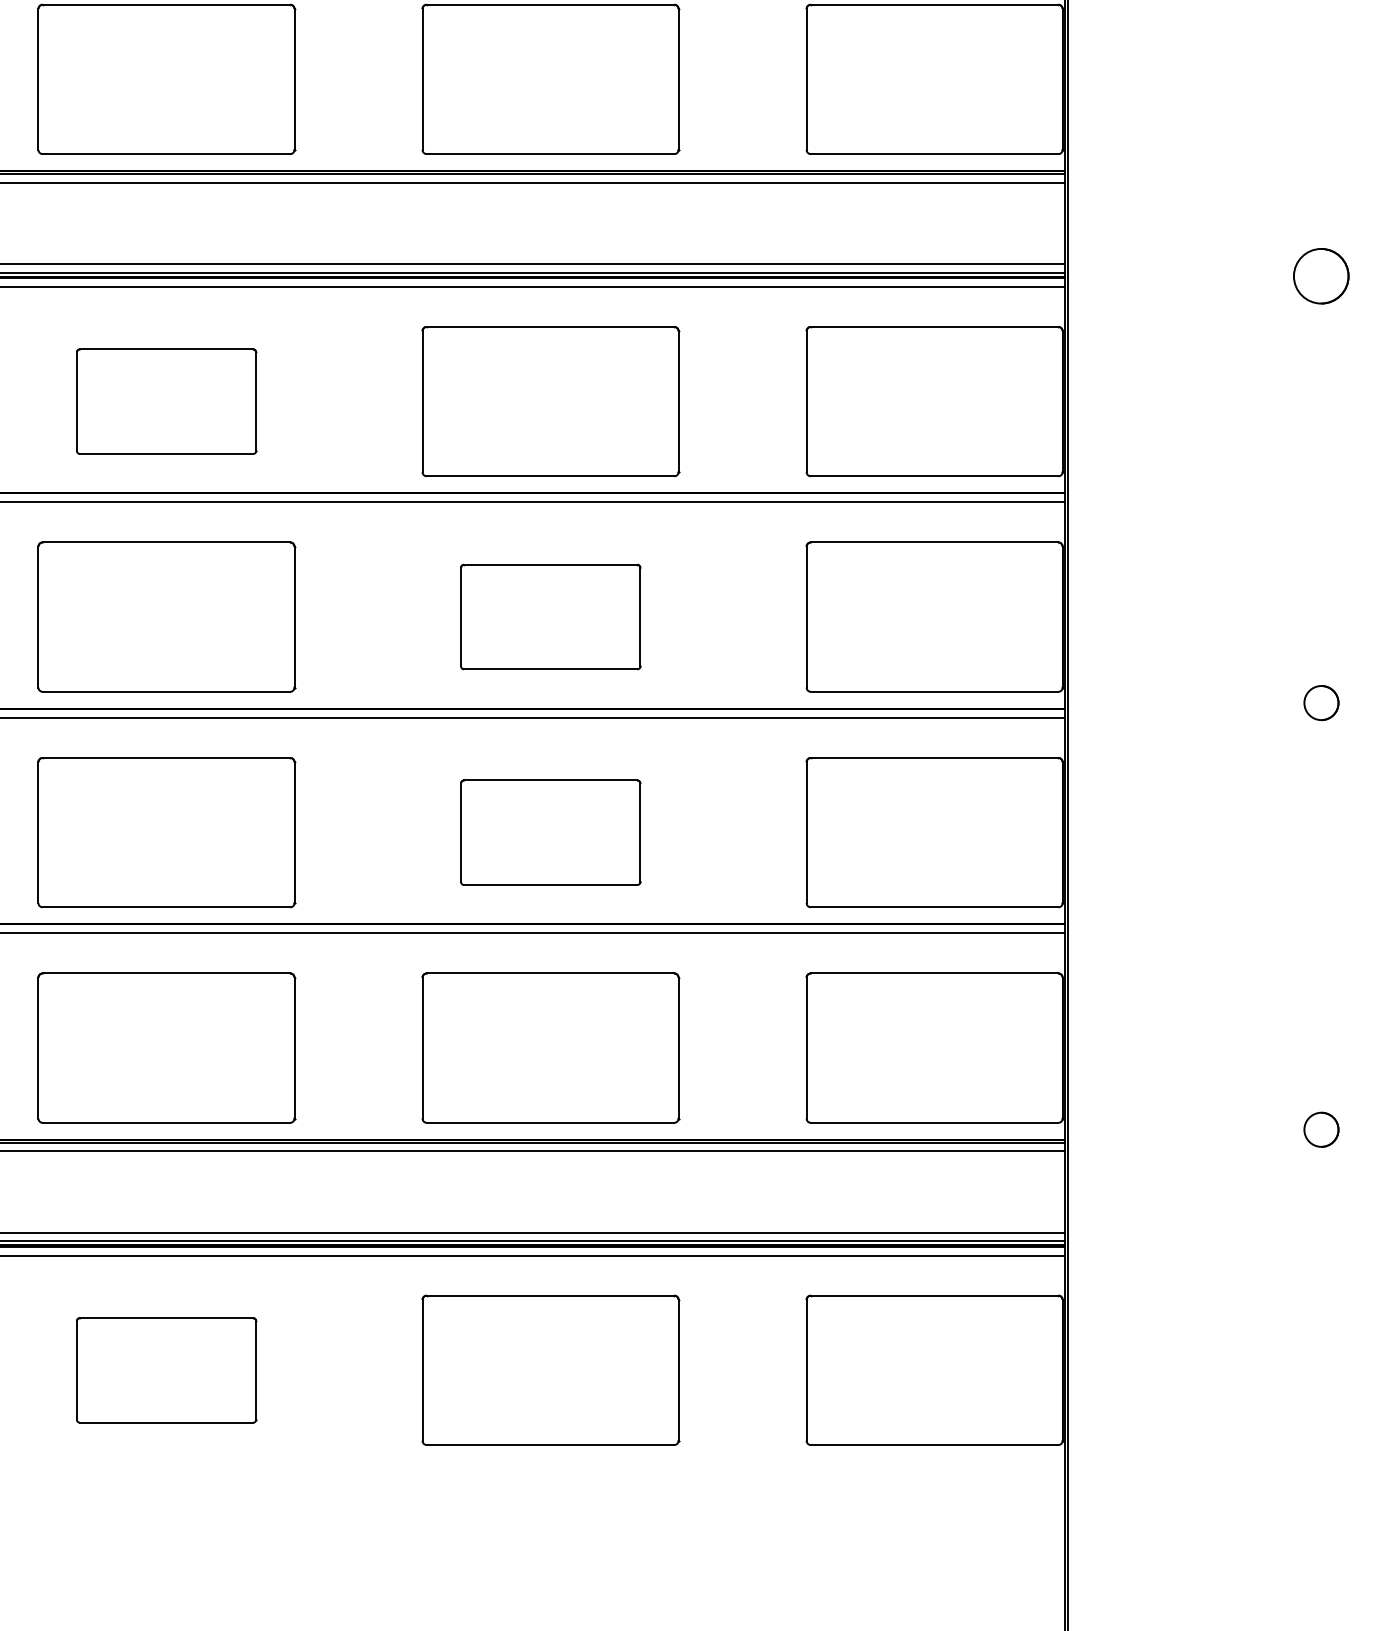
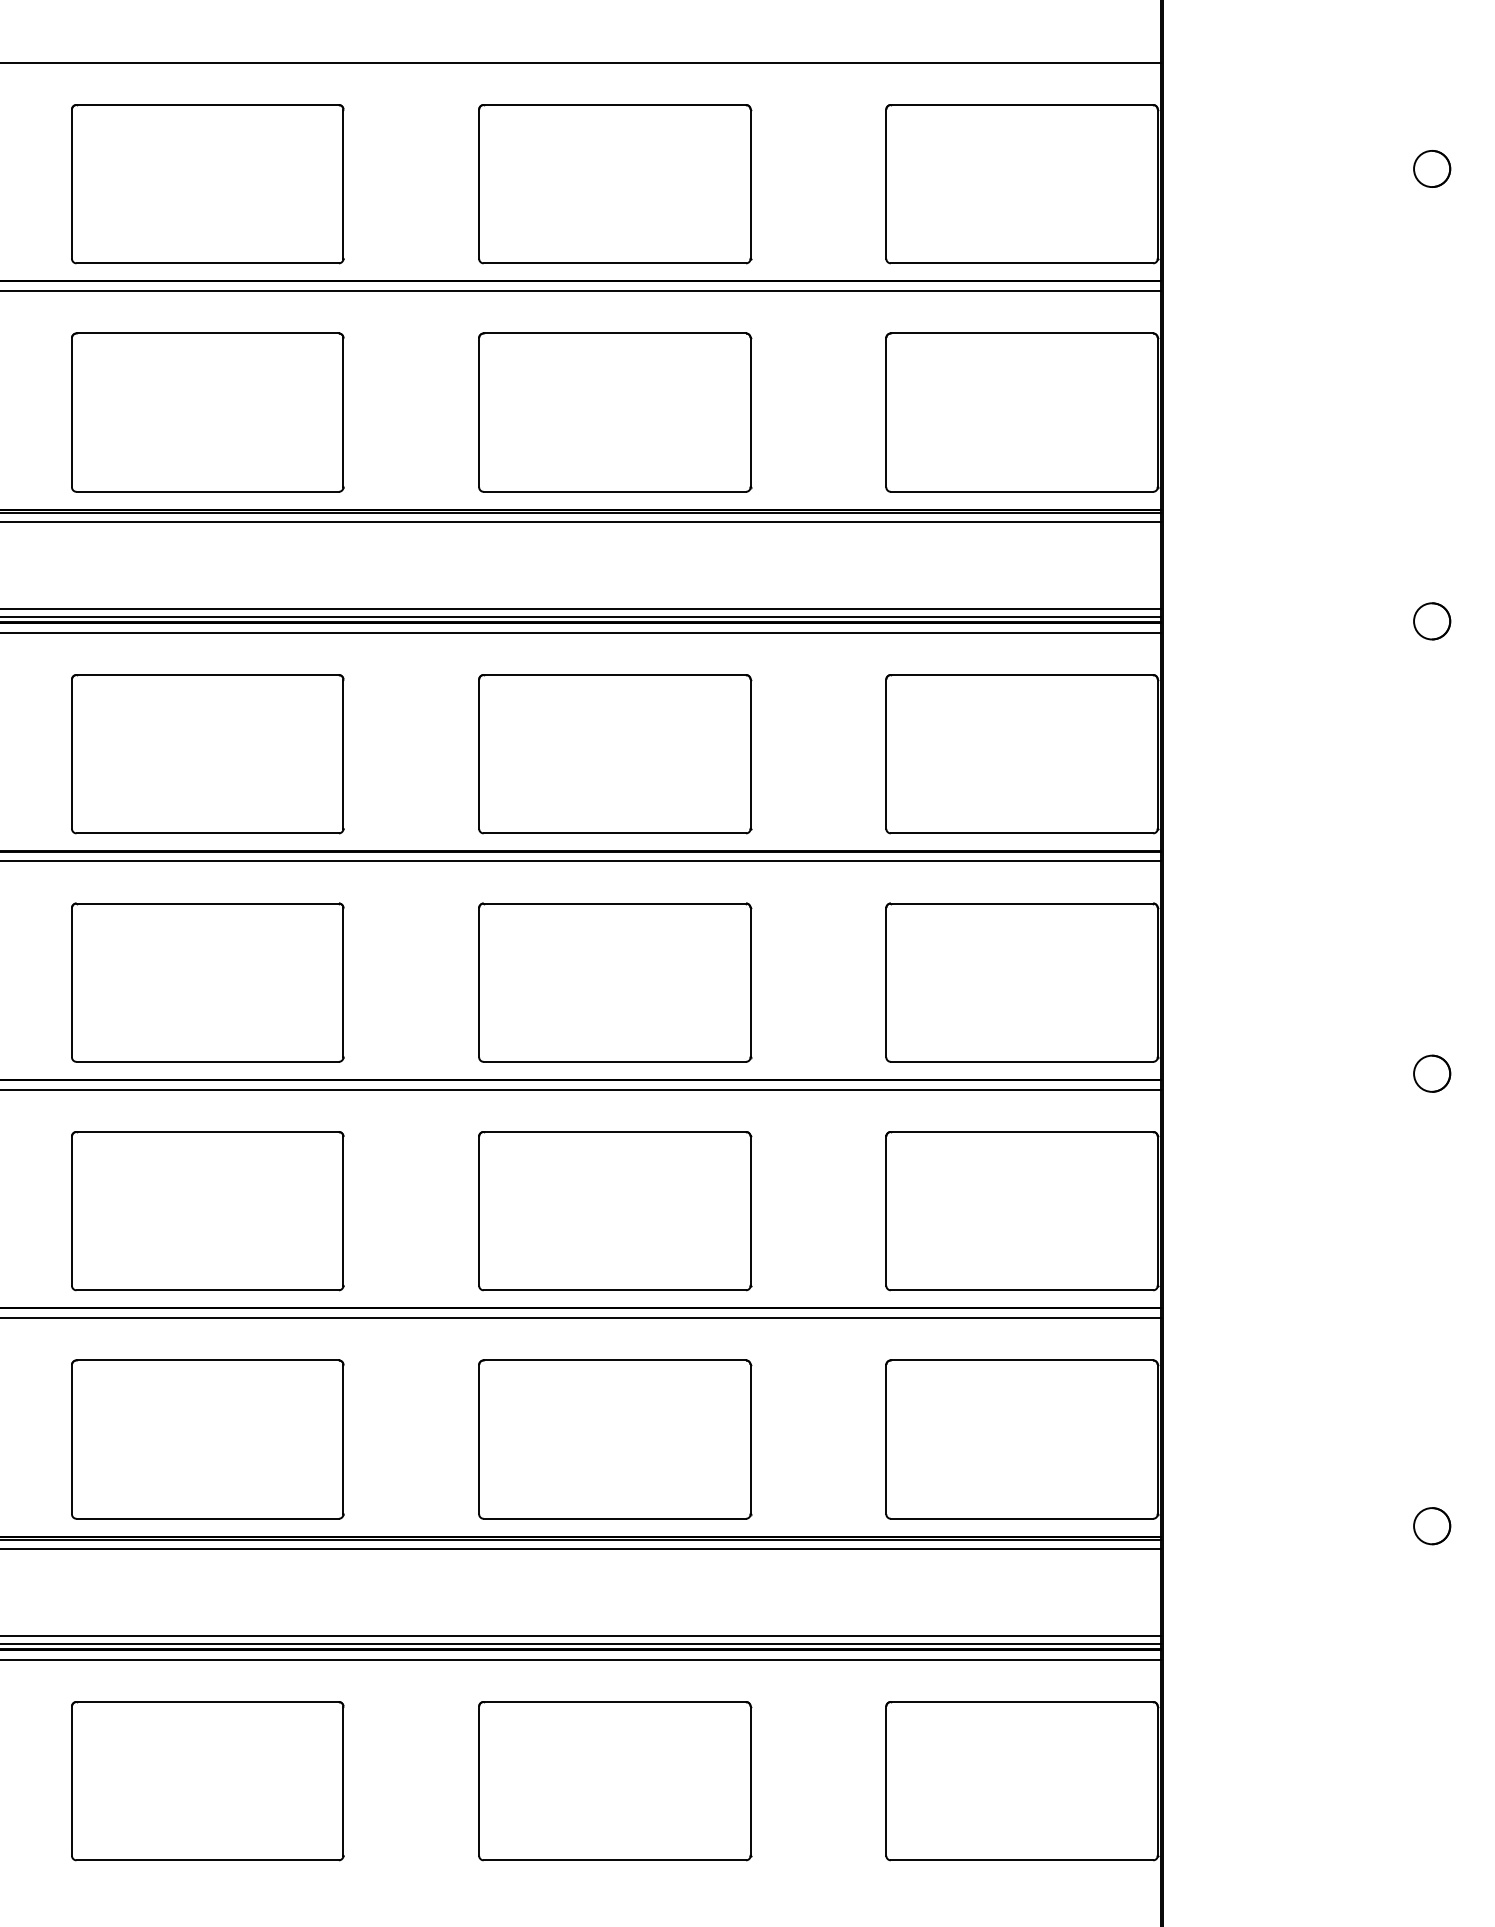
circle: (1321, 276) -> (1432, 621), size x0.62
part: (166, 401) -> (207, 754), size x1.43
part: (551, 616) -> (615, 982), size x1.43
part: (551, 832) -> (615, 1211), size x1.43
part: (166, 1370) -> (207, 1781), size x1.43

